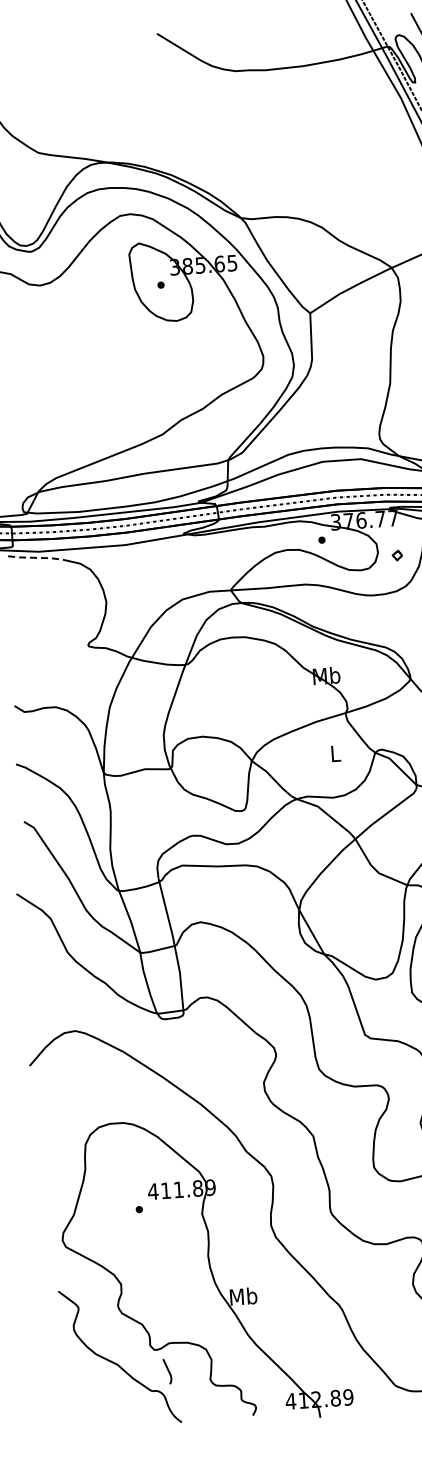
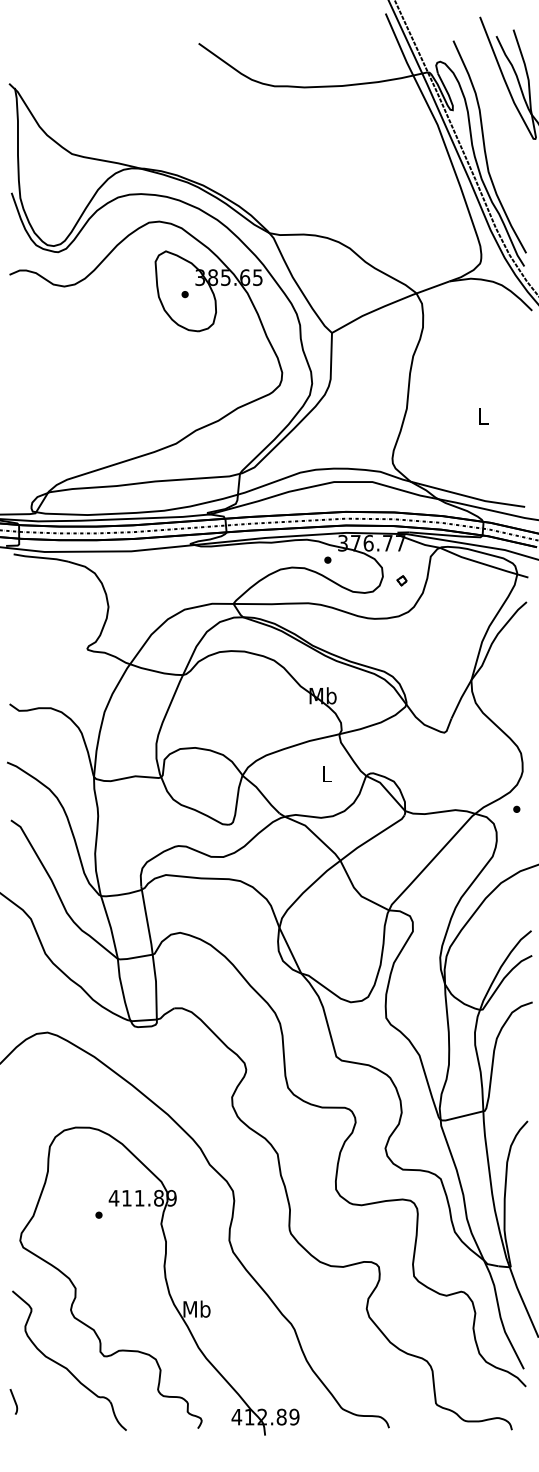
line: (35, 557) -> (40, 557), dashed -> solid
curve: (167, 1370) -> (13, 1400), moved

